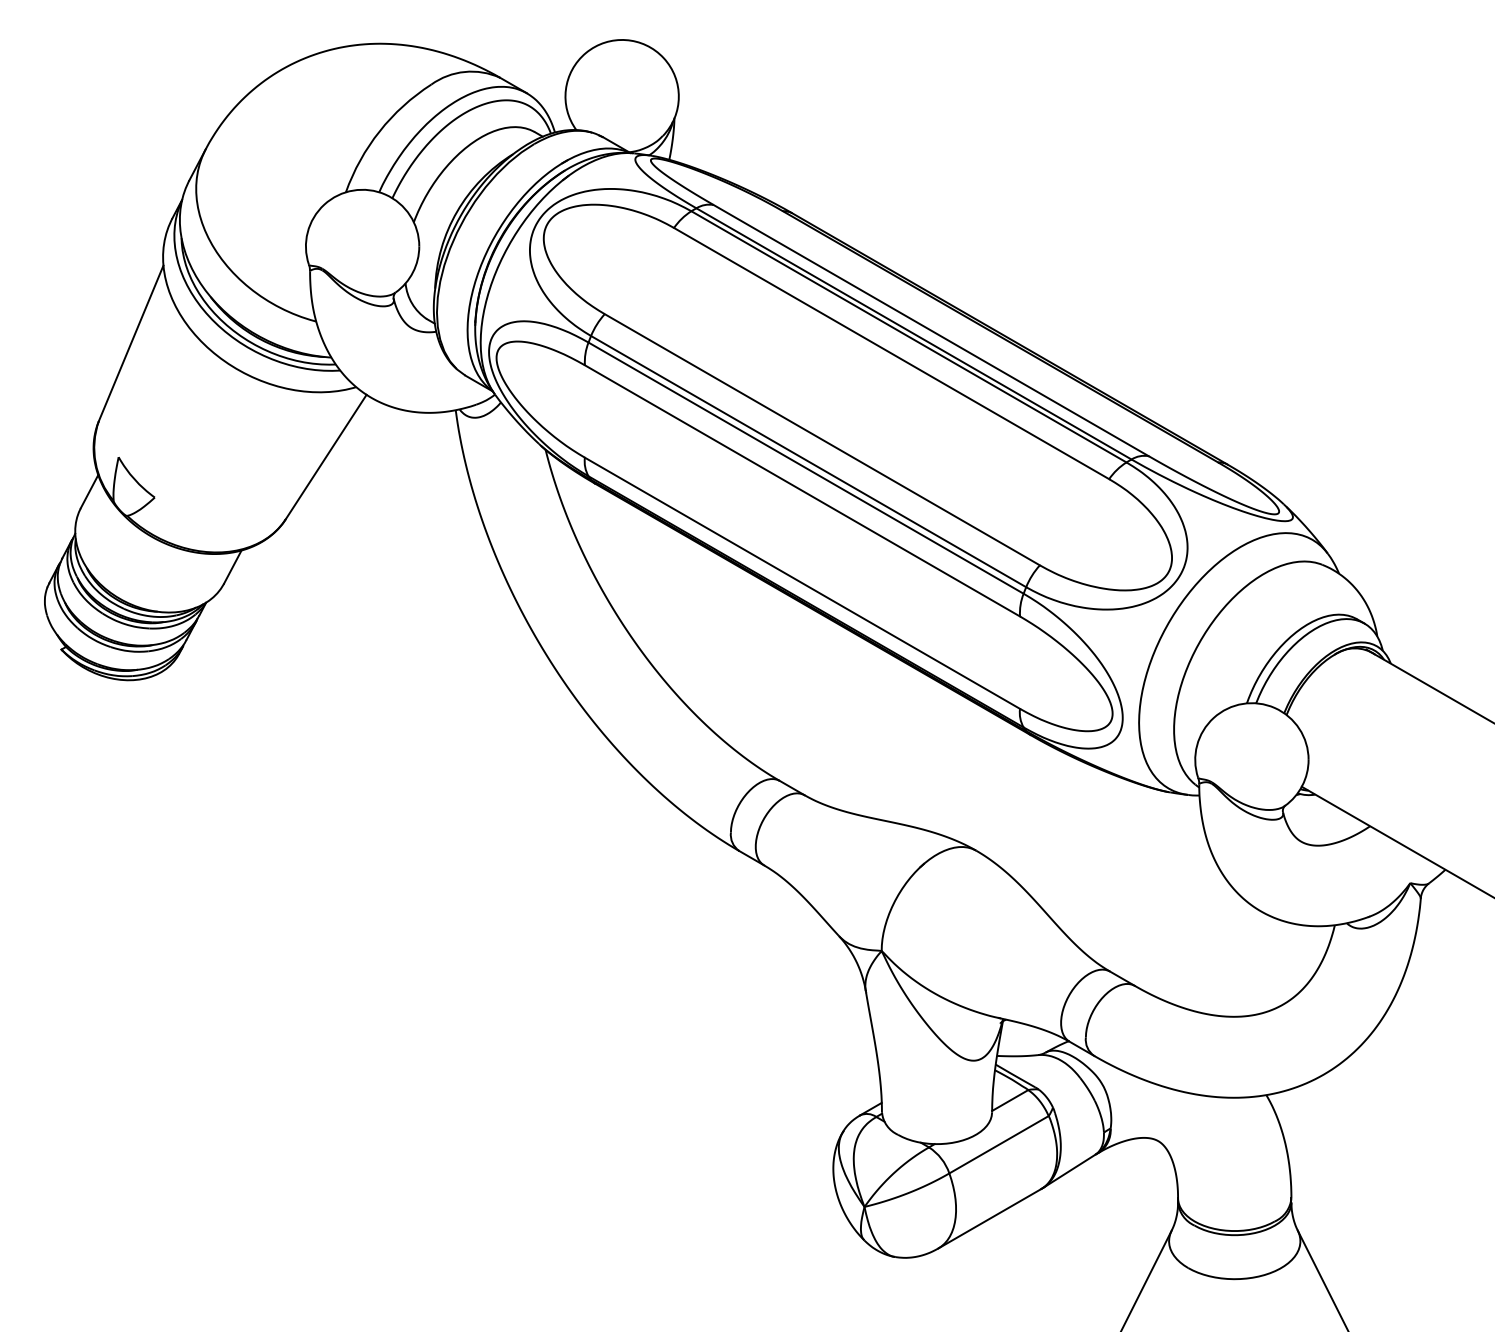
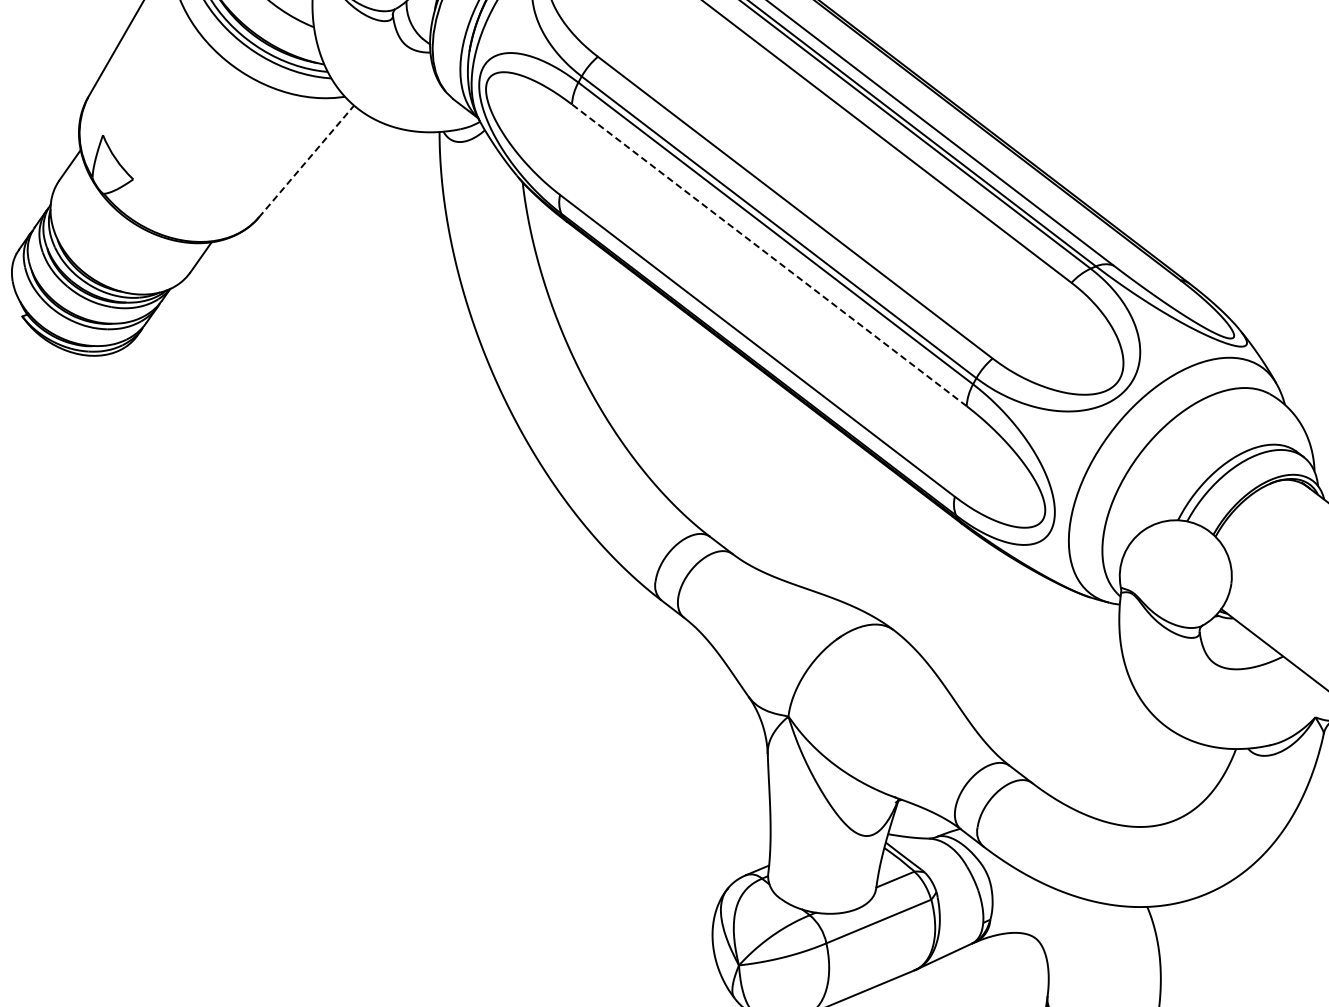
line: (326, 456) -> (306, 160), solid -> dashed
line: (802, 490) -> (769, 254), solid -> dashed

